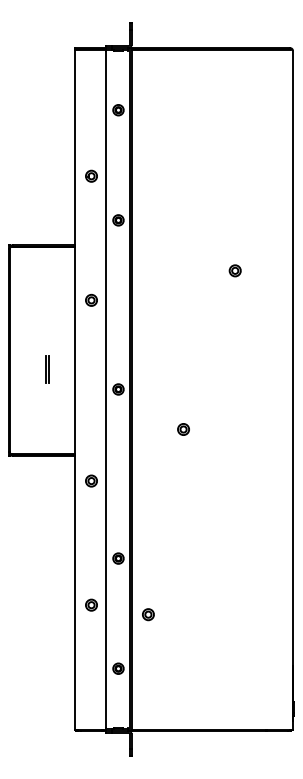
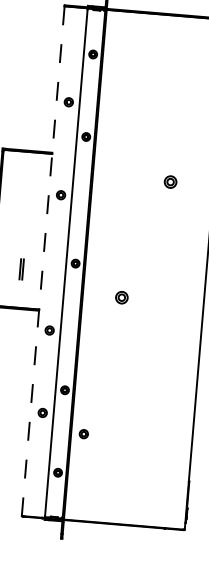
part: (234, 270) -> (169, 181), size x1.4
line: (46, 369) -> (20, 269), moved
line: (75, 390) -> (43, 261), solid -> dashed
part: (183, 429) -> (121, 297), size x1.4
part: (91, 604) -> (42, 412), moved

